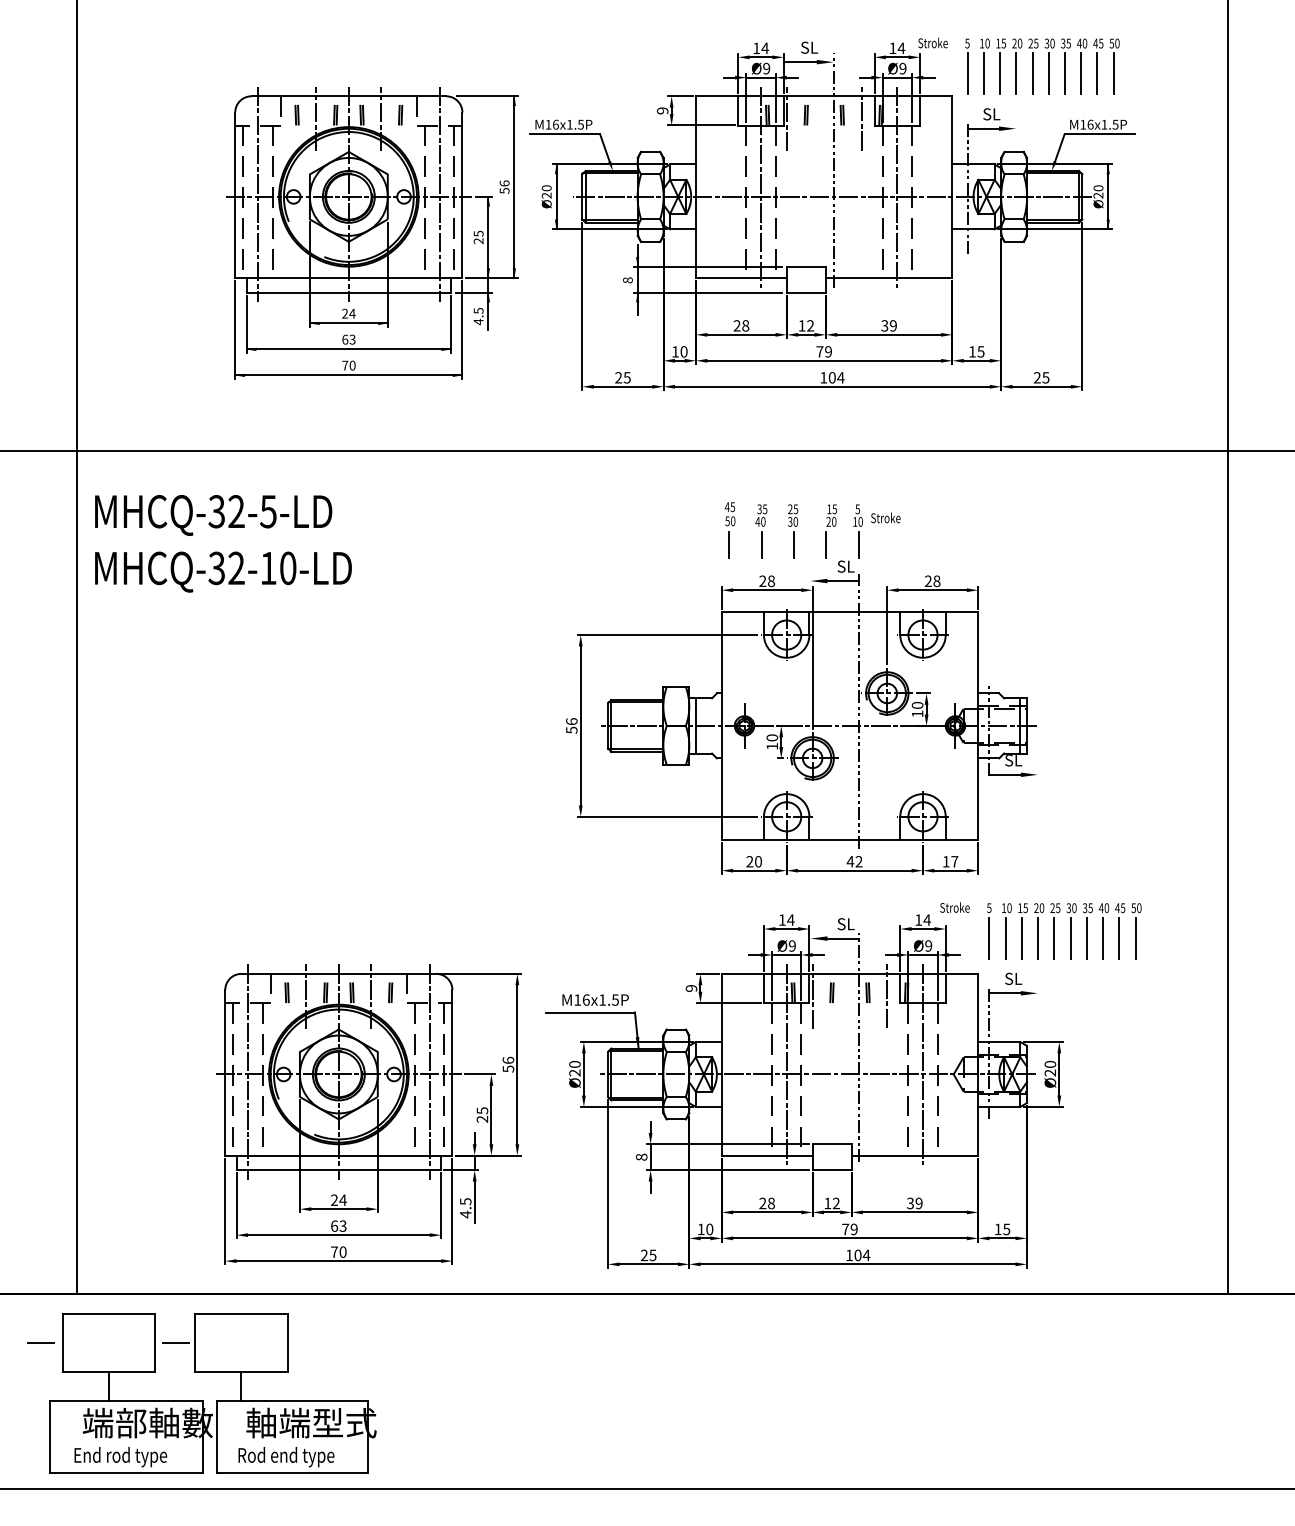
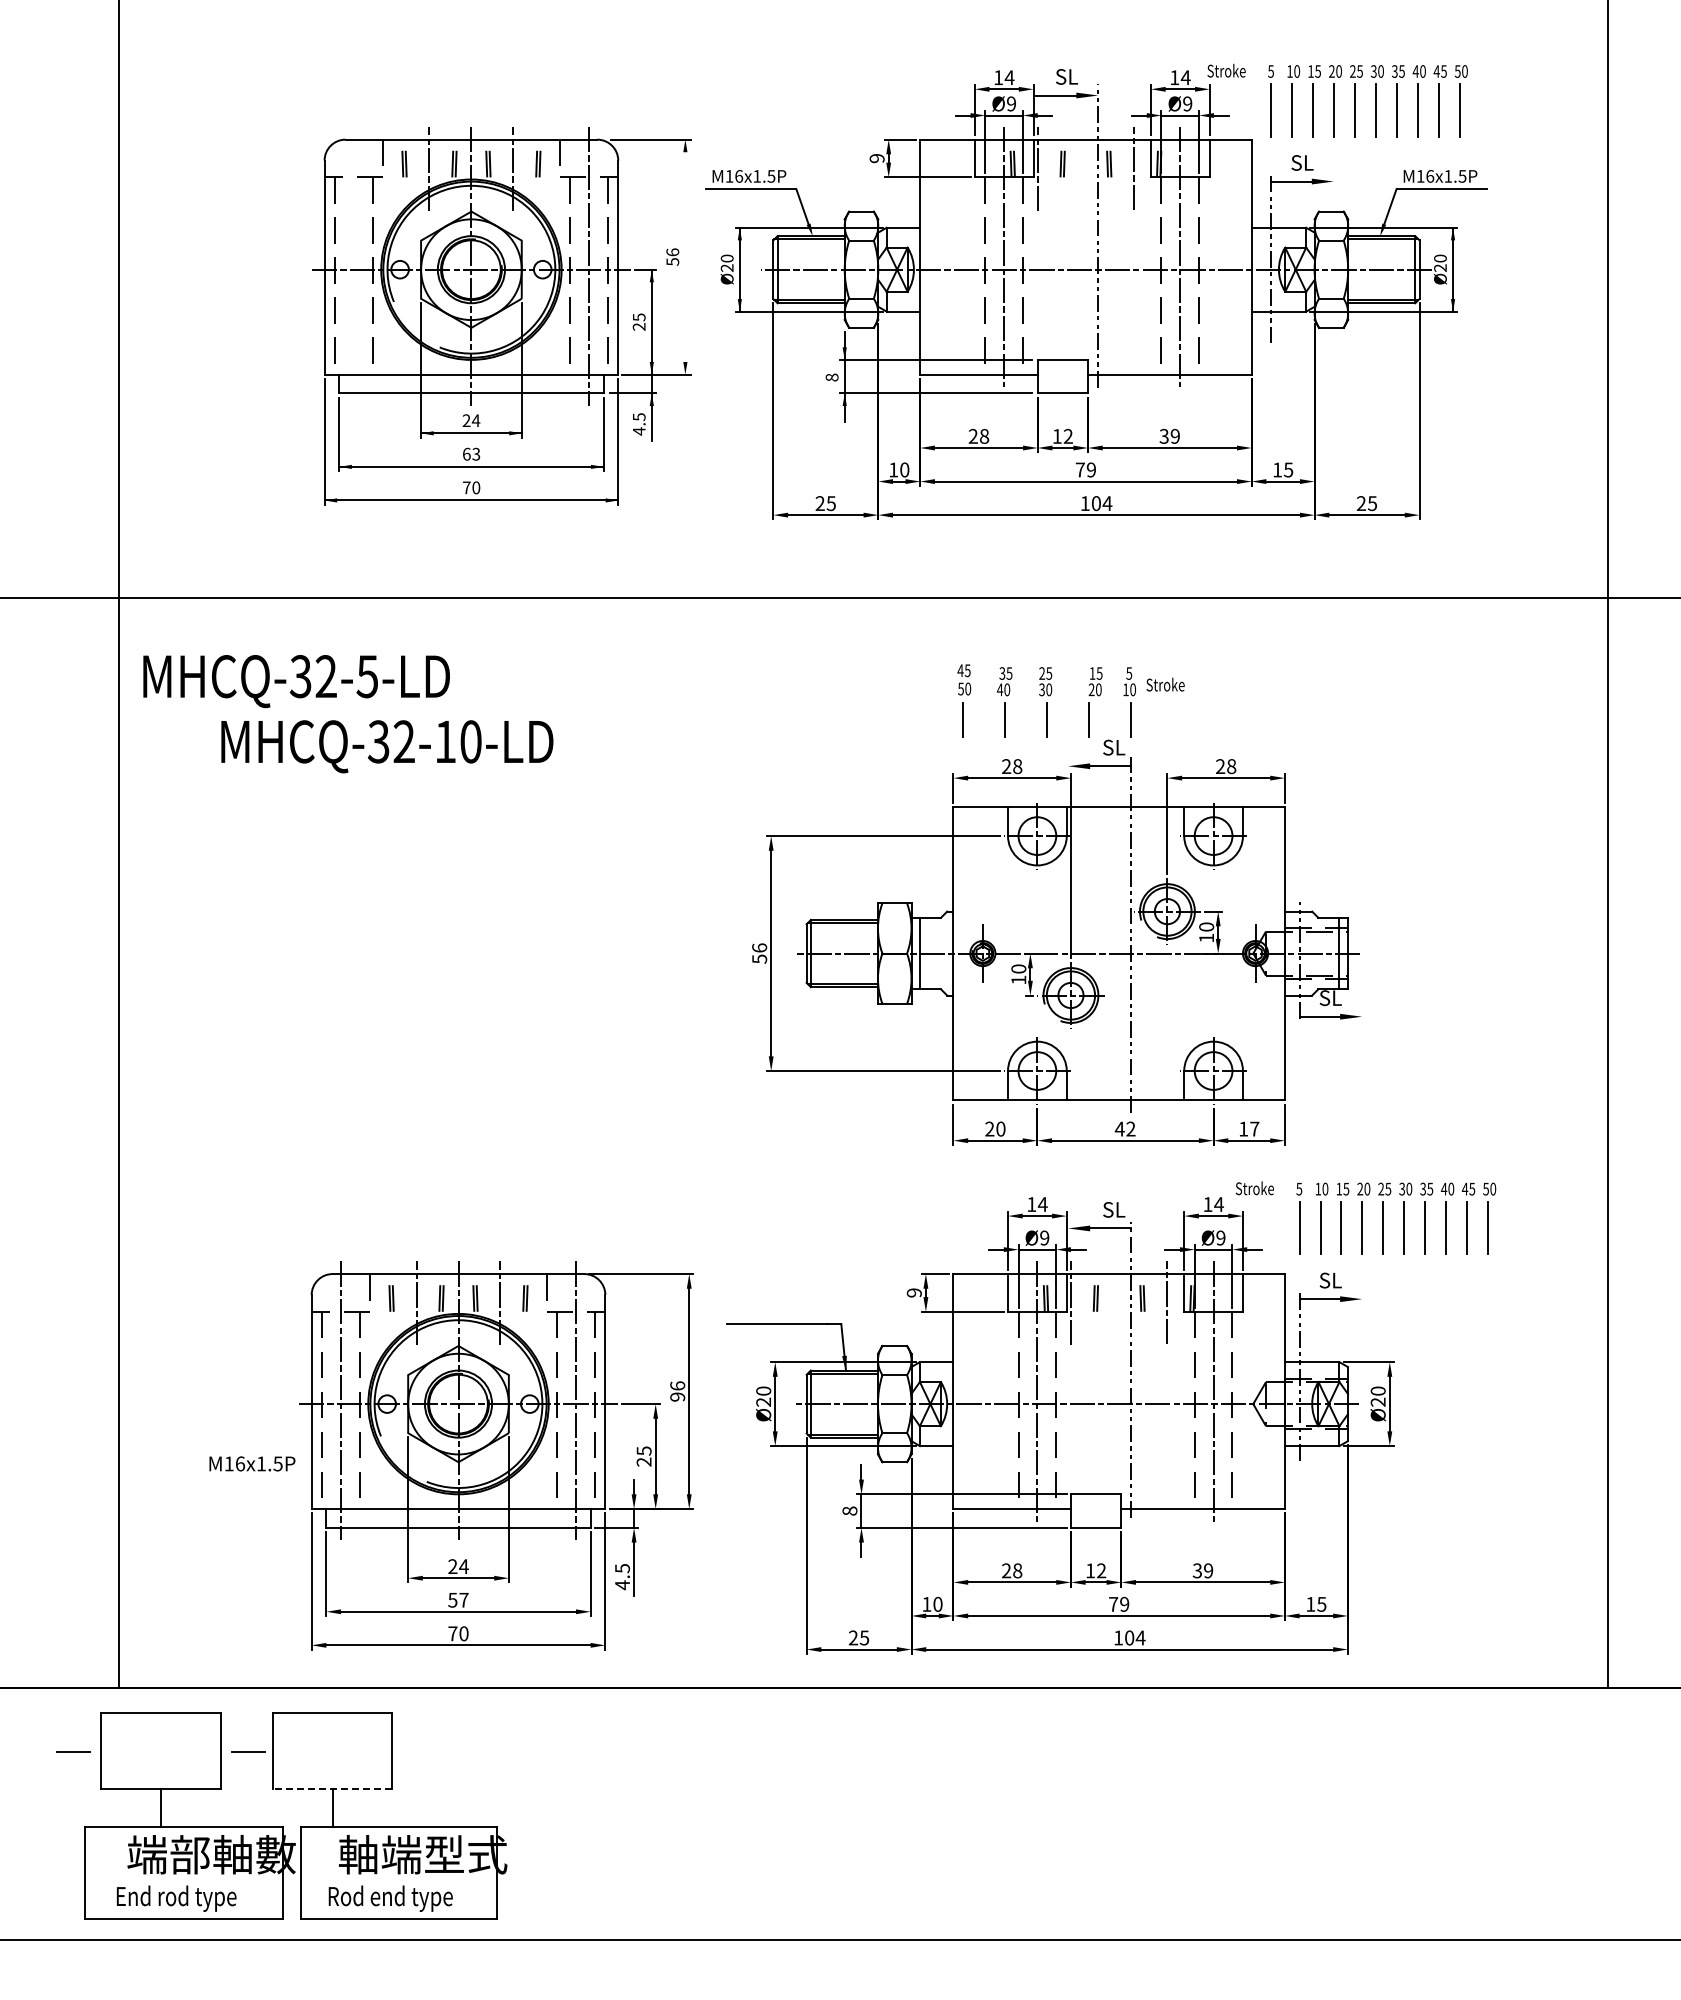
line: (514, 186) -> (685, 256), removed
line: (257, 194) -> (353, 266), removed
text: (223, 571) -> (387, 746), moved
text: (595, 999) -> (252, 1463), moved
text: (508, 1068) -> (677, 1396), 56 -> 96
text: (338, 1225) -> (458, 1599), 63 -> 57
line: (241, 1371) -> (332, 1788), solid -> dashed

